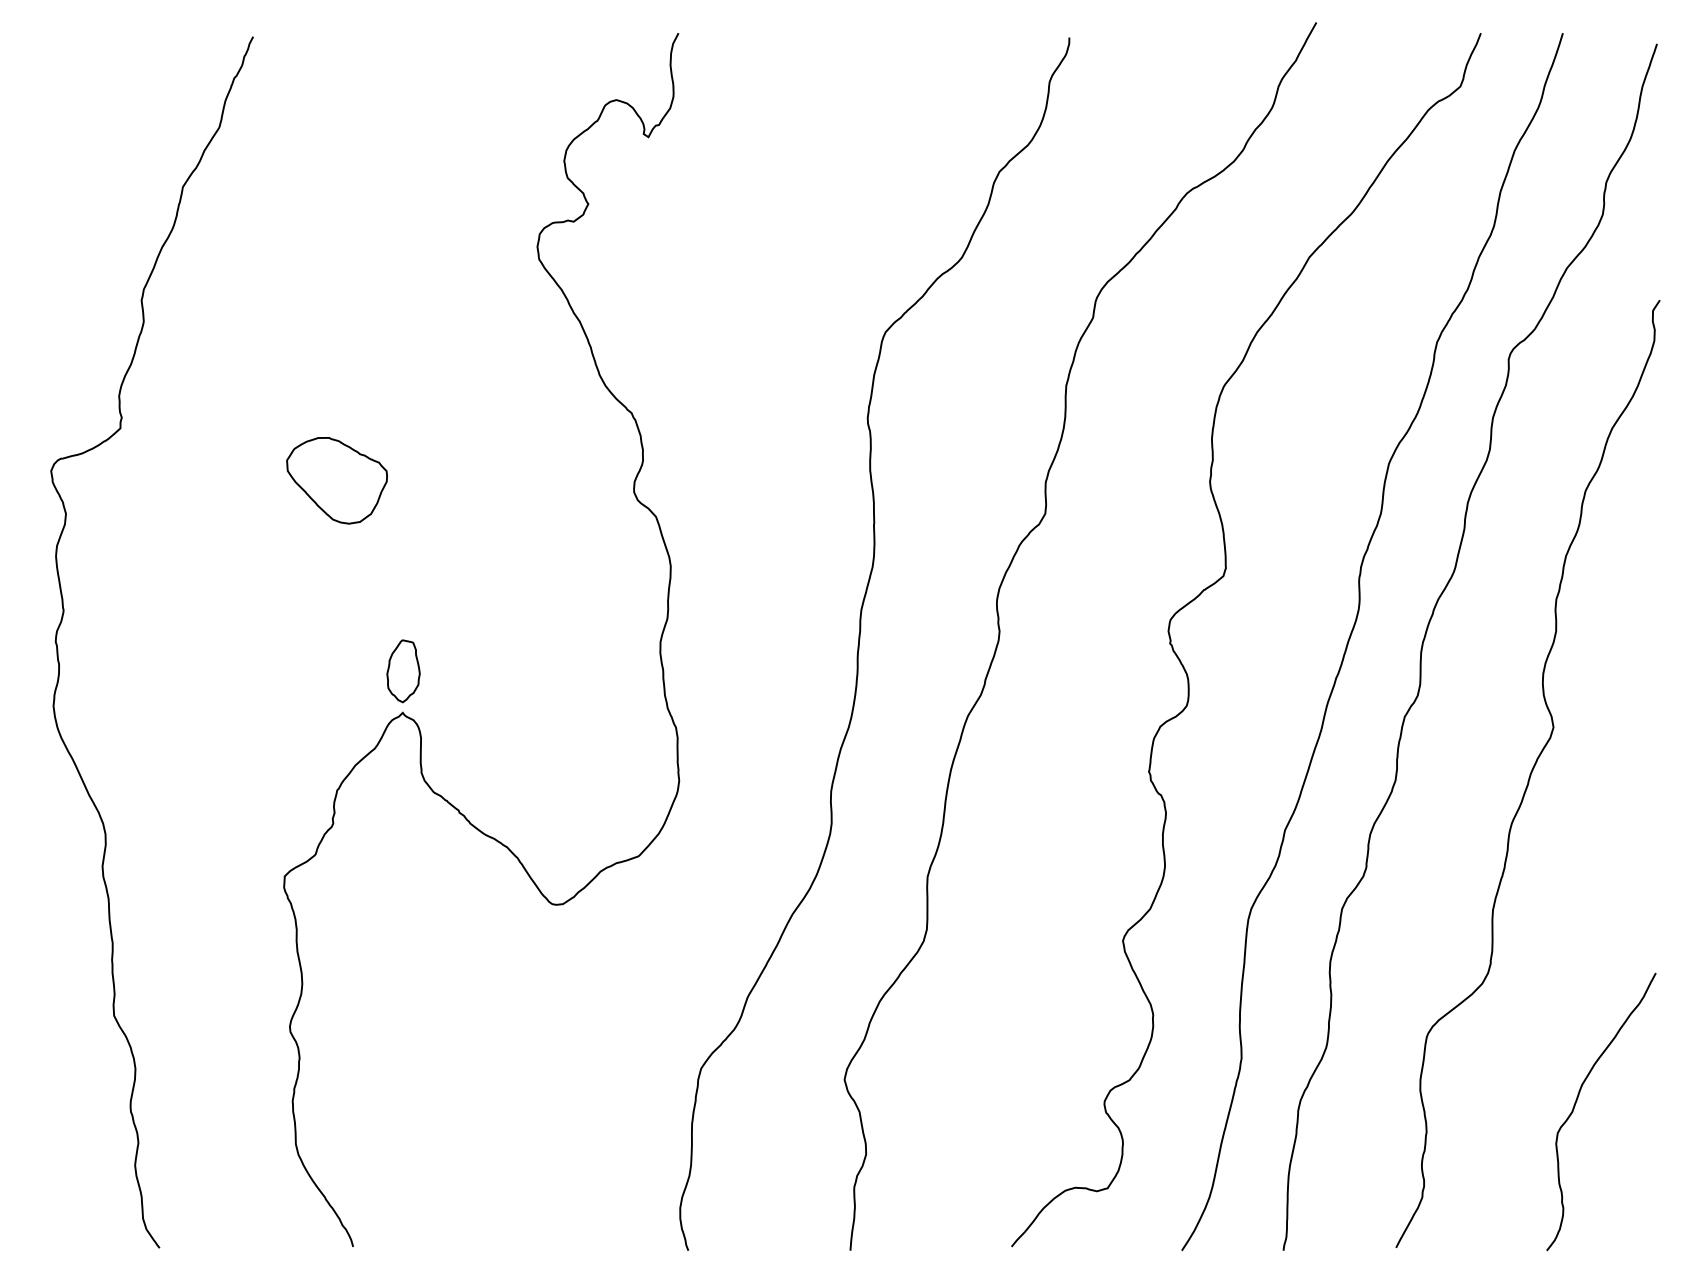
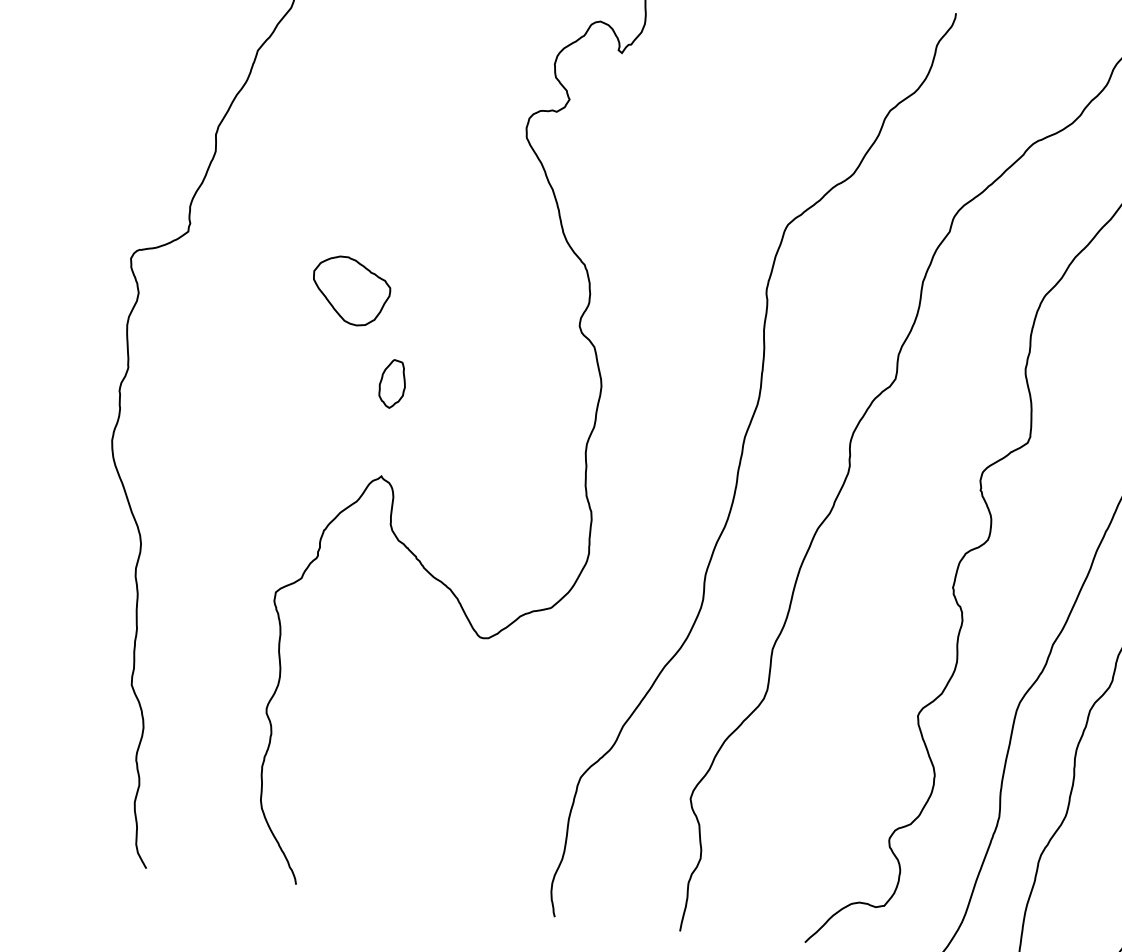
part: (403, 671) -> (392, 384), moved

